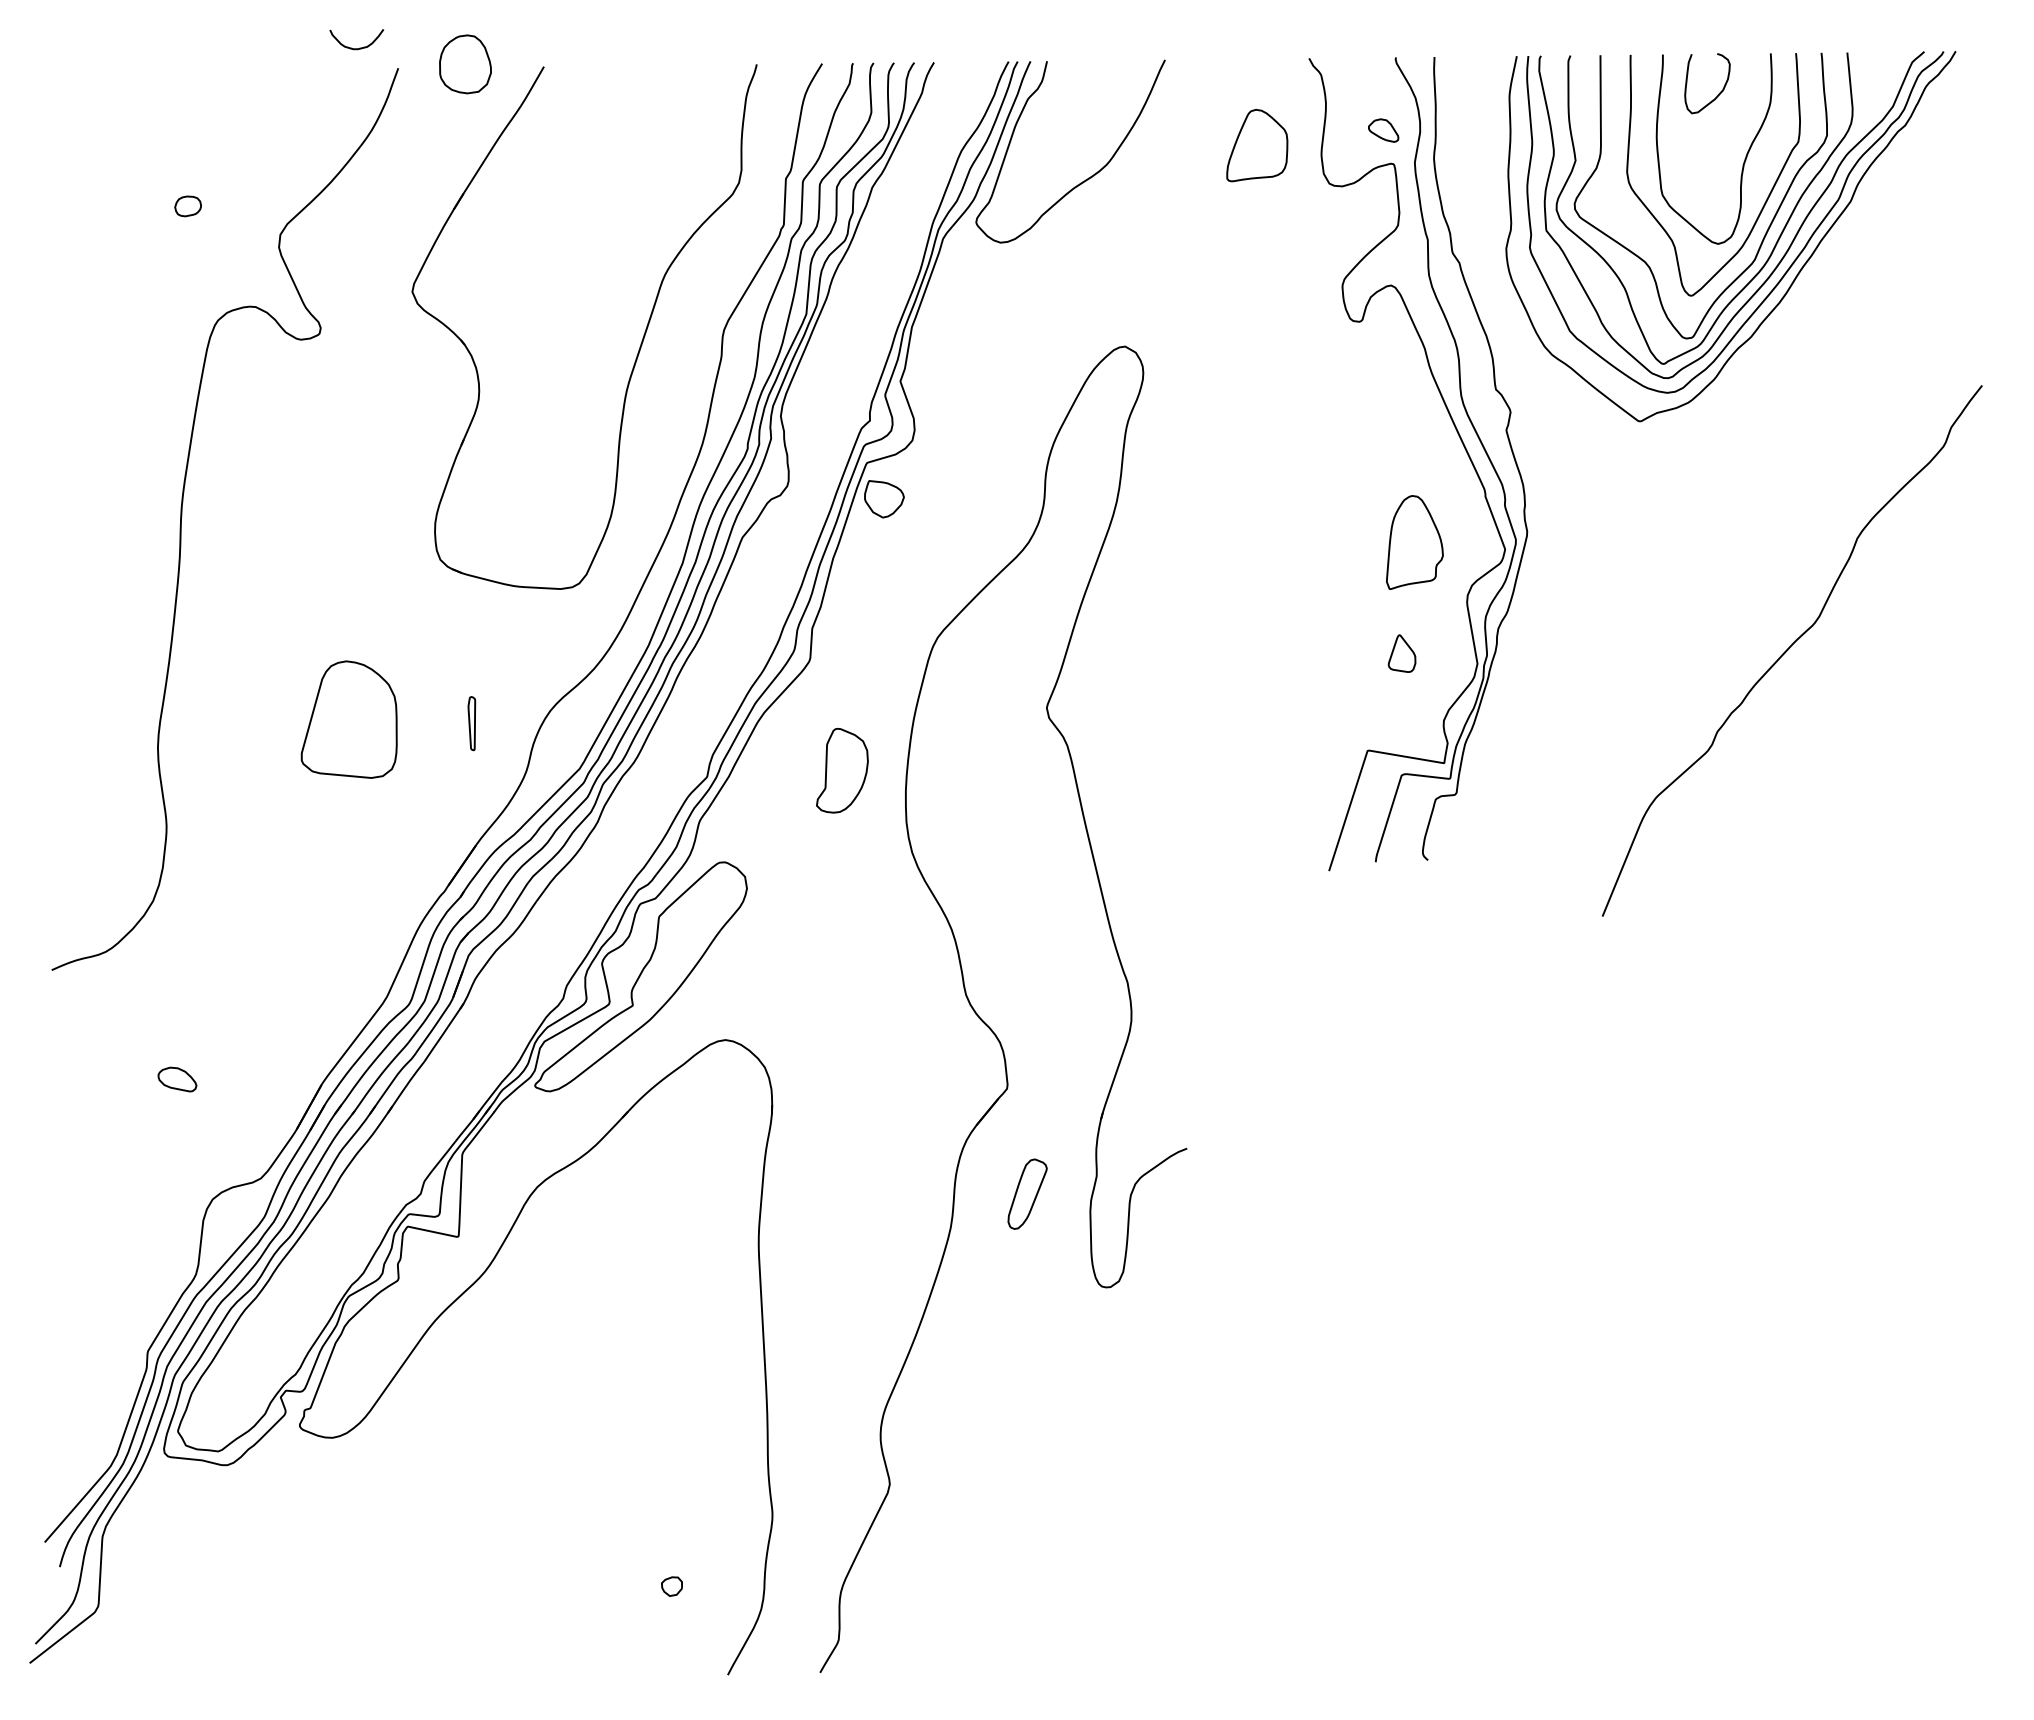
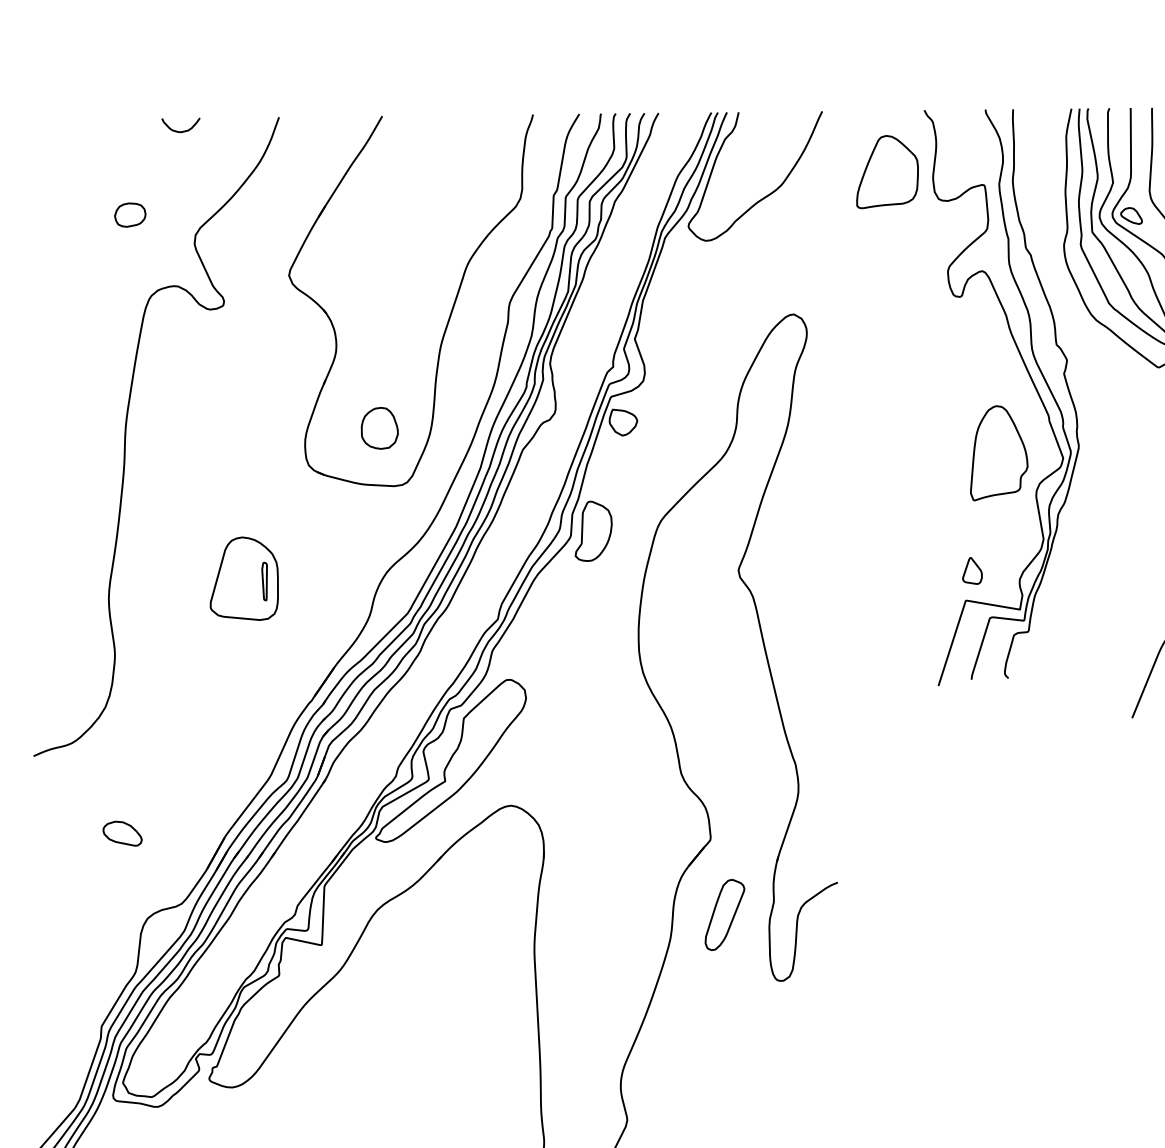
curve: (359, 47) -> (182, 130), moved
part: (465, 64) -> (379, 428), moved
part: (1383, 130) -> (1131, 215), moved
part: (1257, 145) -> (887, 172), size x1.43
part: (187, 206) -> (129, 215), size x1.67
part: (1414, 542) -> (998, 453), size x1.43
part: (1401, 653) -> (972, 570), moved
part: (471, 723) -> (264, 581), moved
part: (842, 770) -> (593, 531), moved
part: (177, 1079) -> (122, 833), size x1.43
part: (1027, 1193) -> (724, 914), size x1.43

